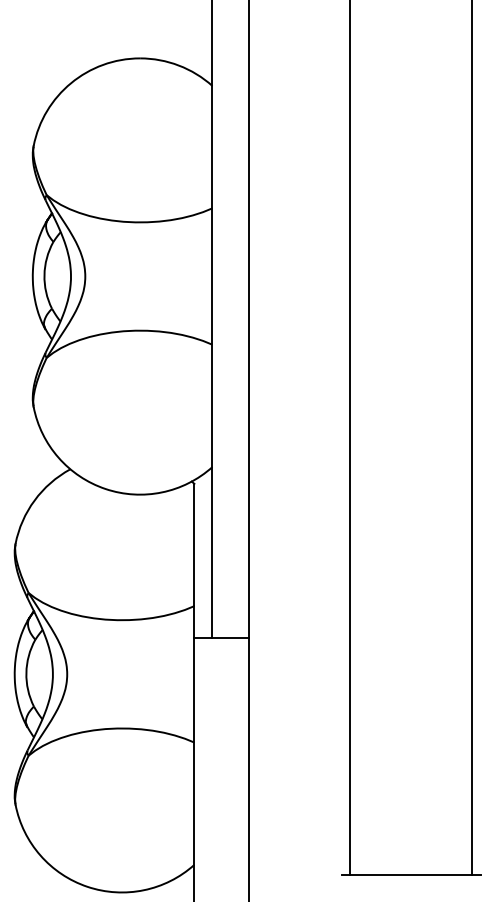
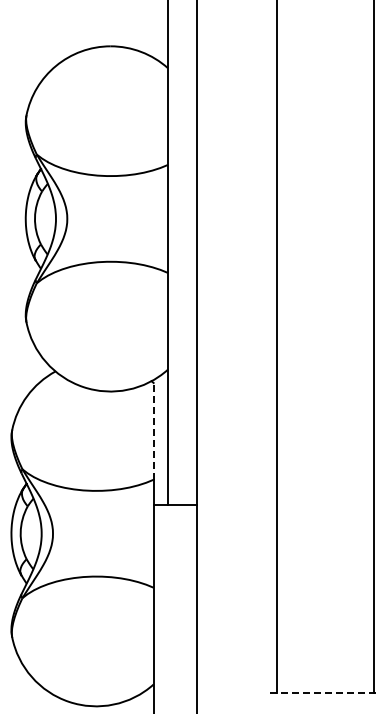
line: (194, 543) -> (153, 430), solid -> dashed
line: (411, 874) -> (325, 692), solid -> dashed

